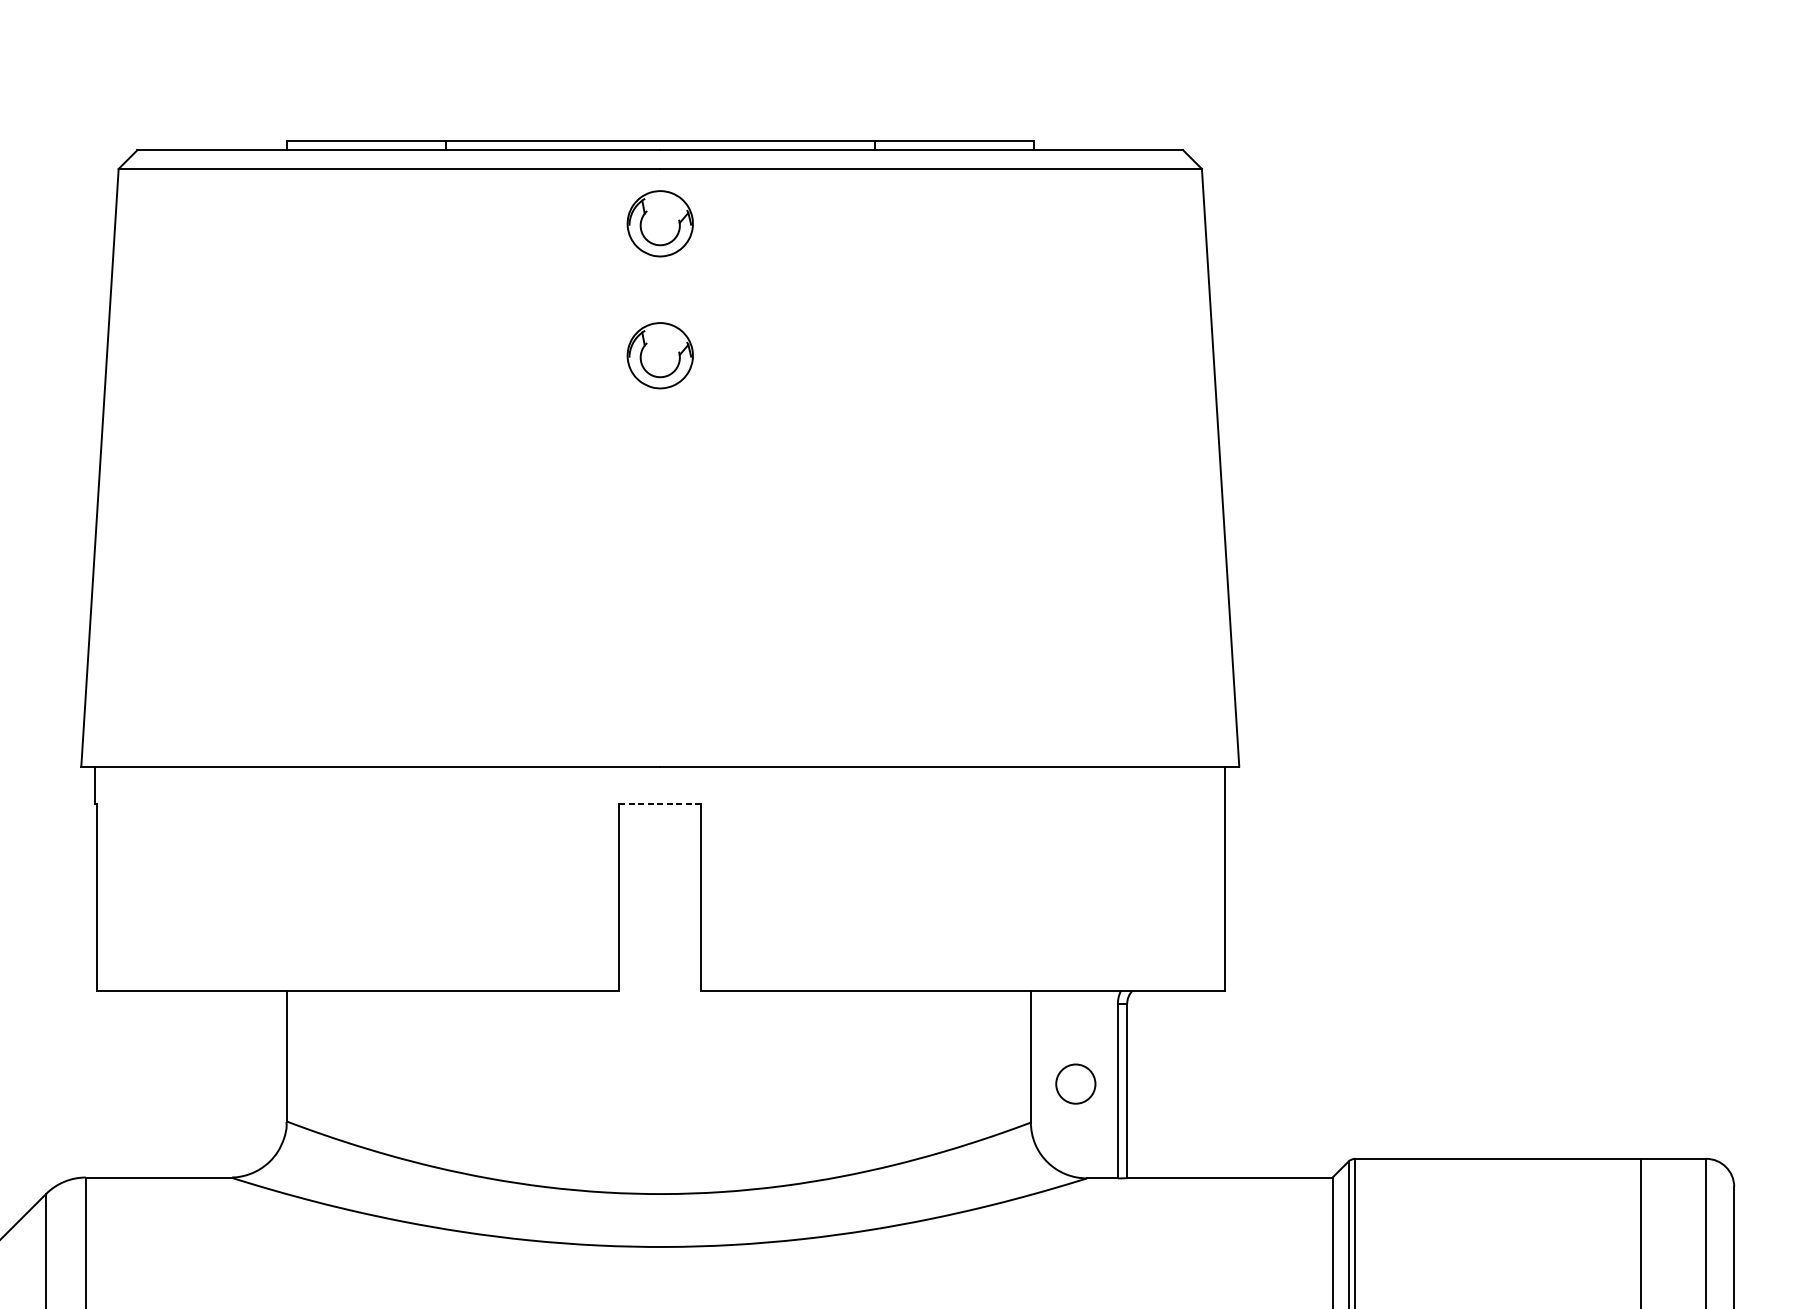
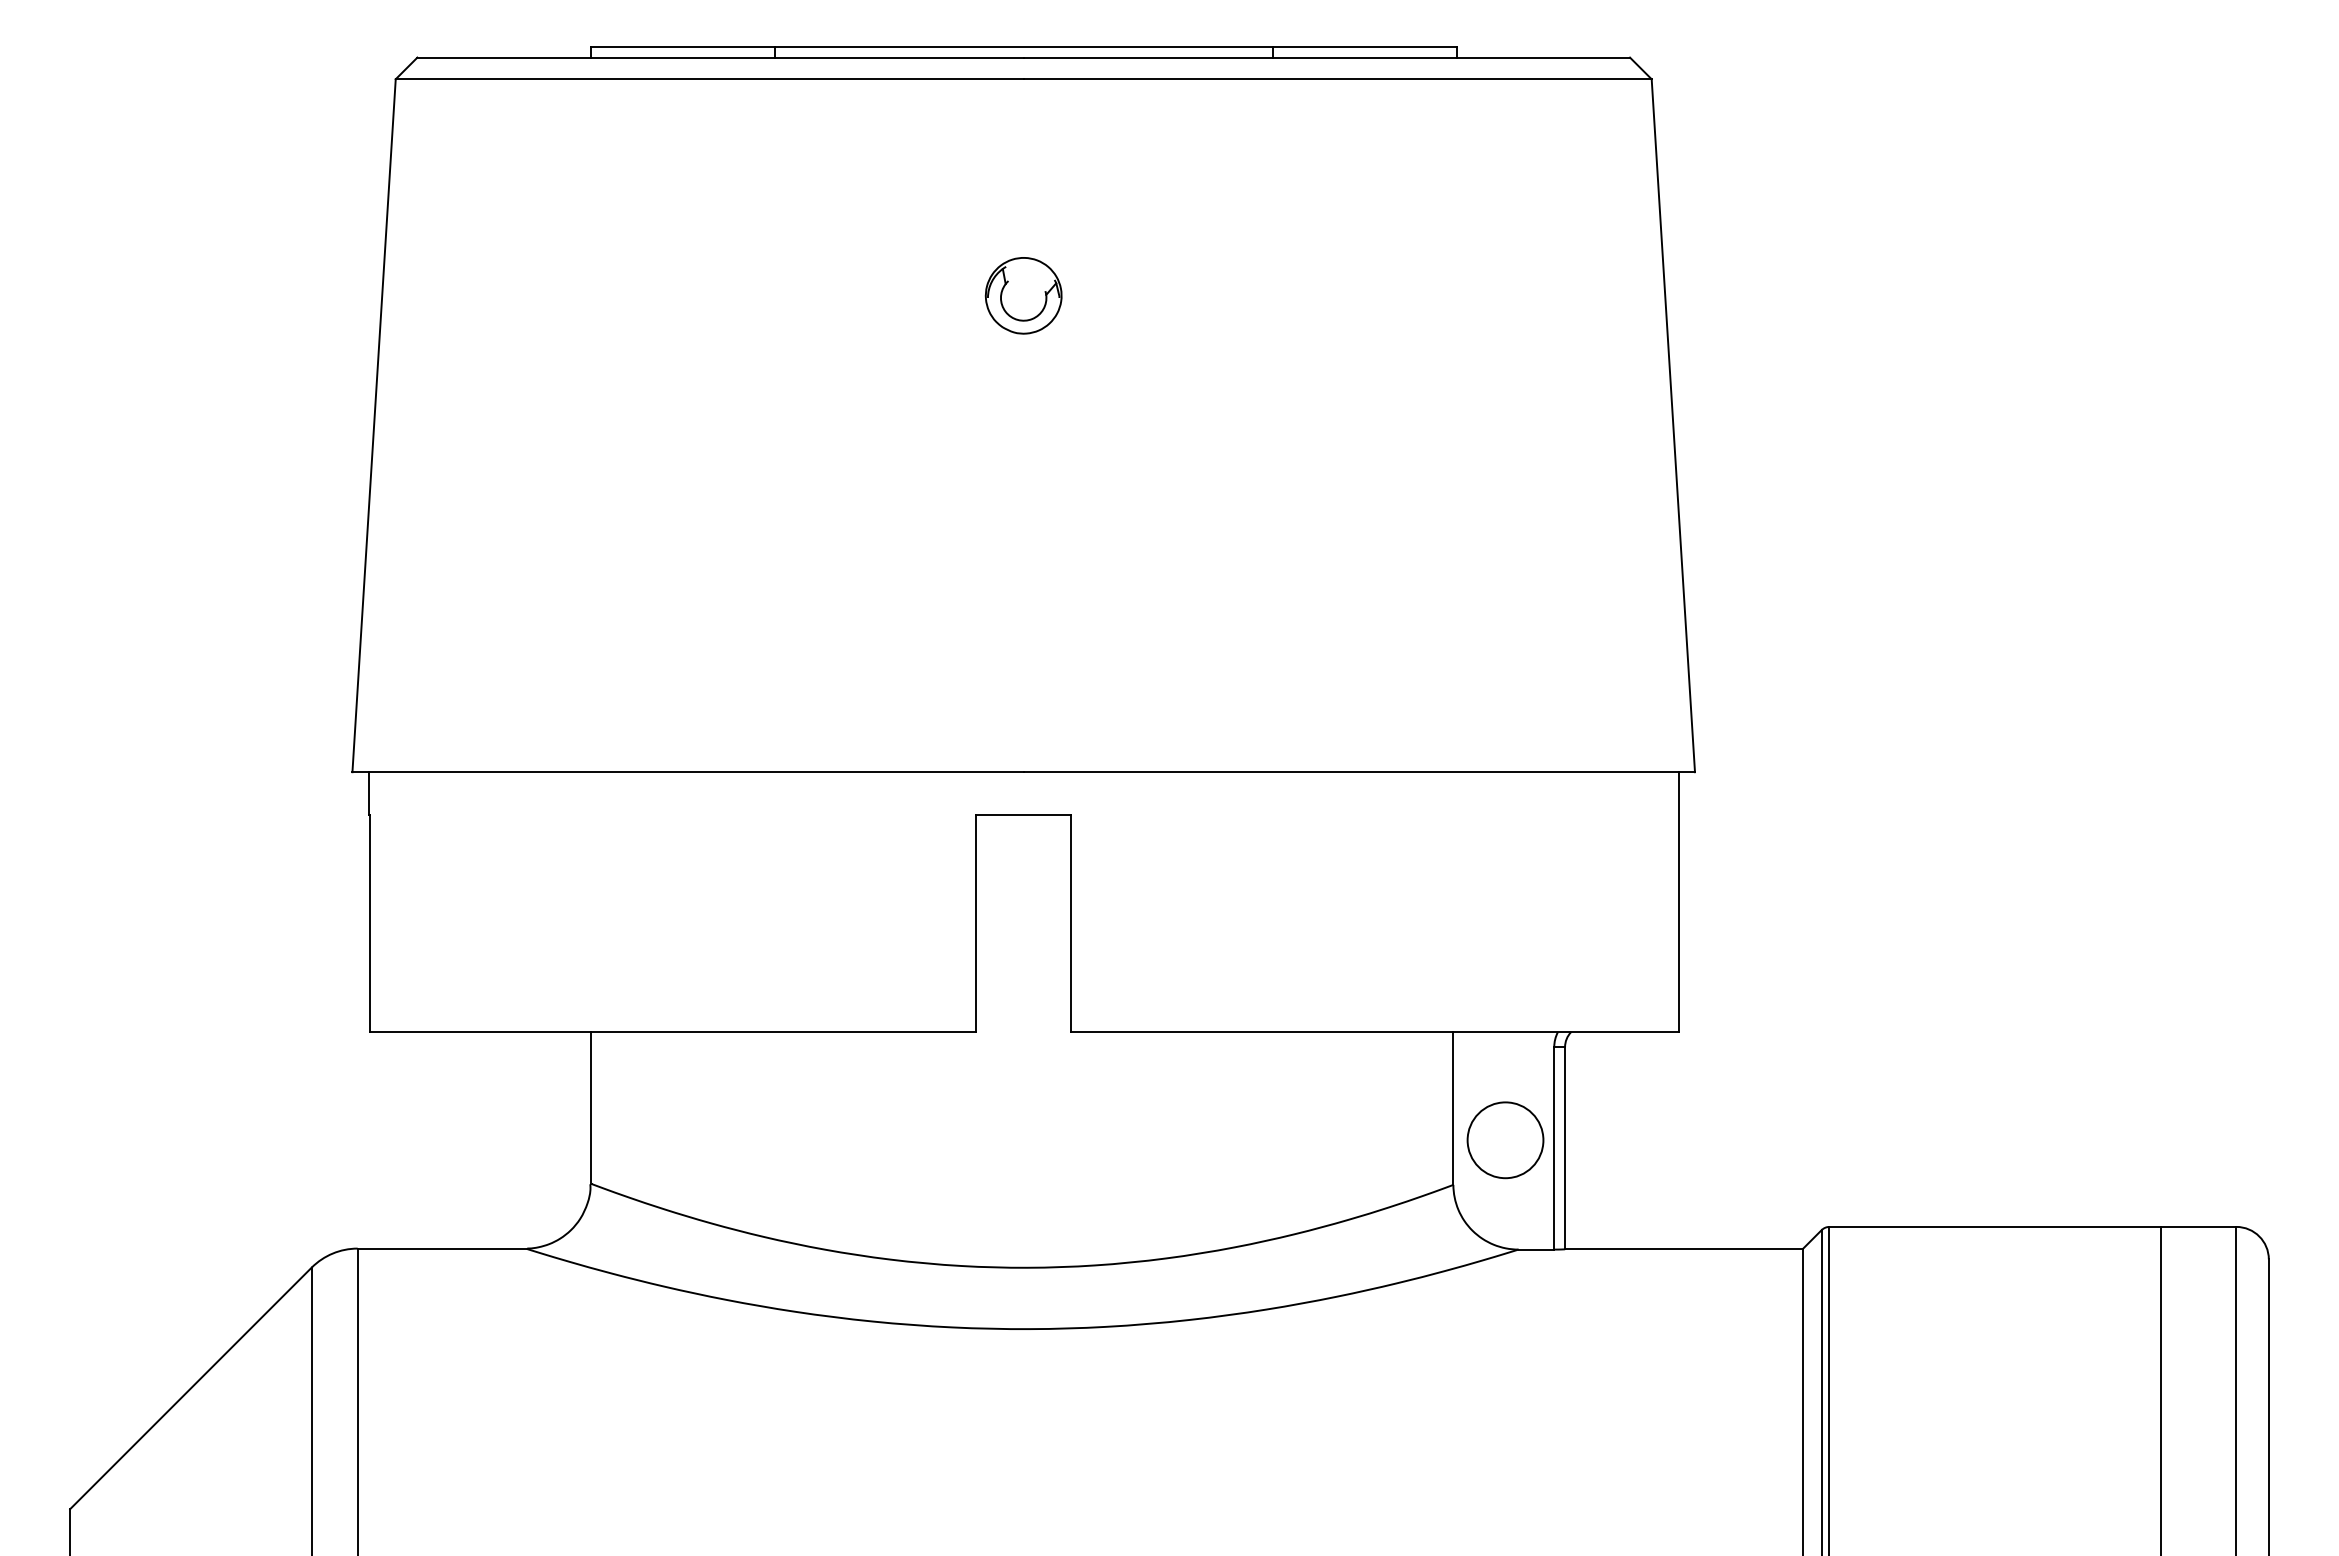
part: (660, 223) -> (1023, 142), removed
line: (660, 803) -> (1023, 815), dashed -> solid
circle: (1075, 1084) -> (1505, 1140), size x1.67

